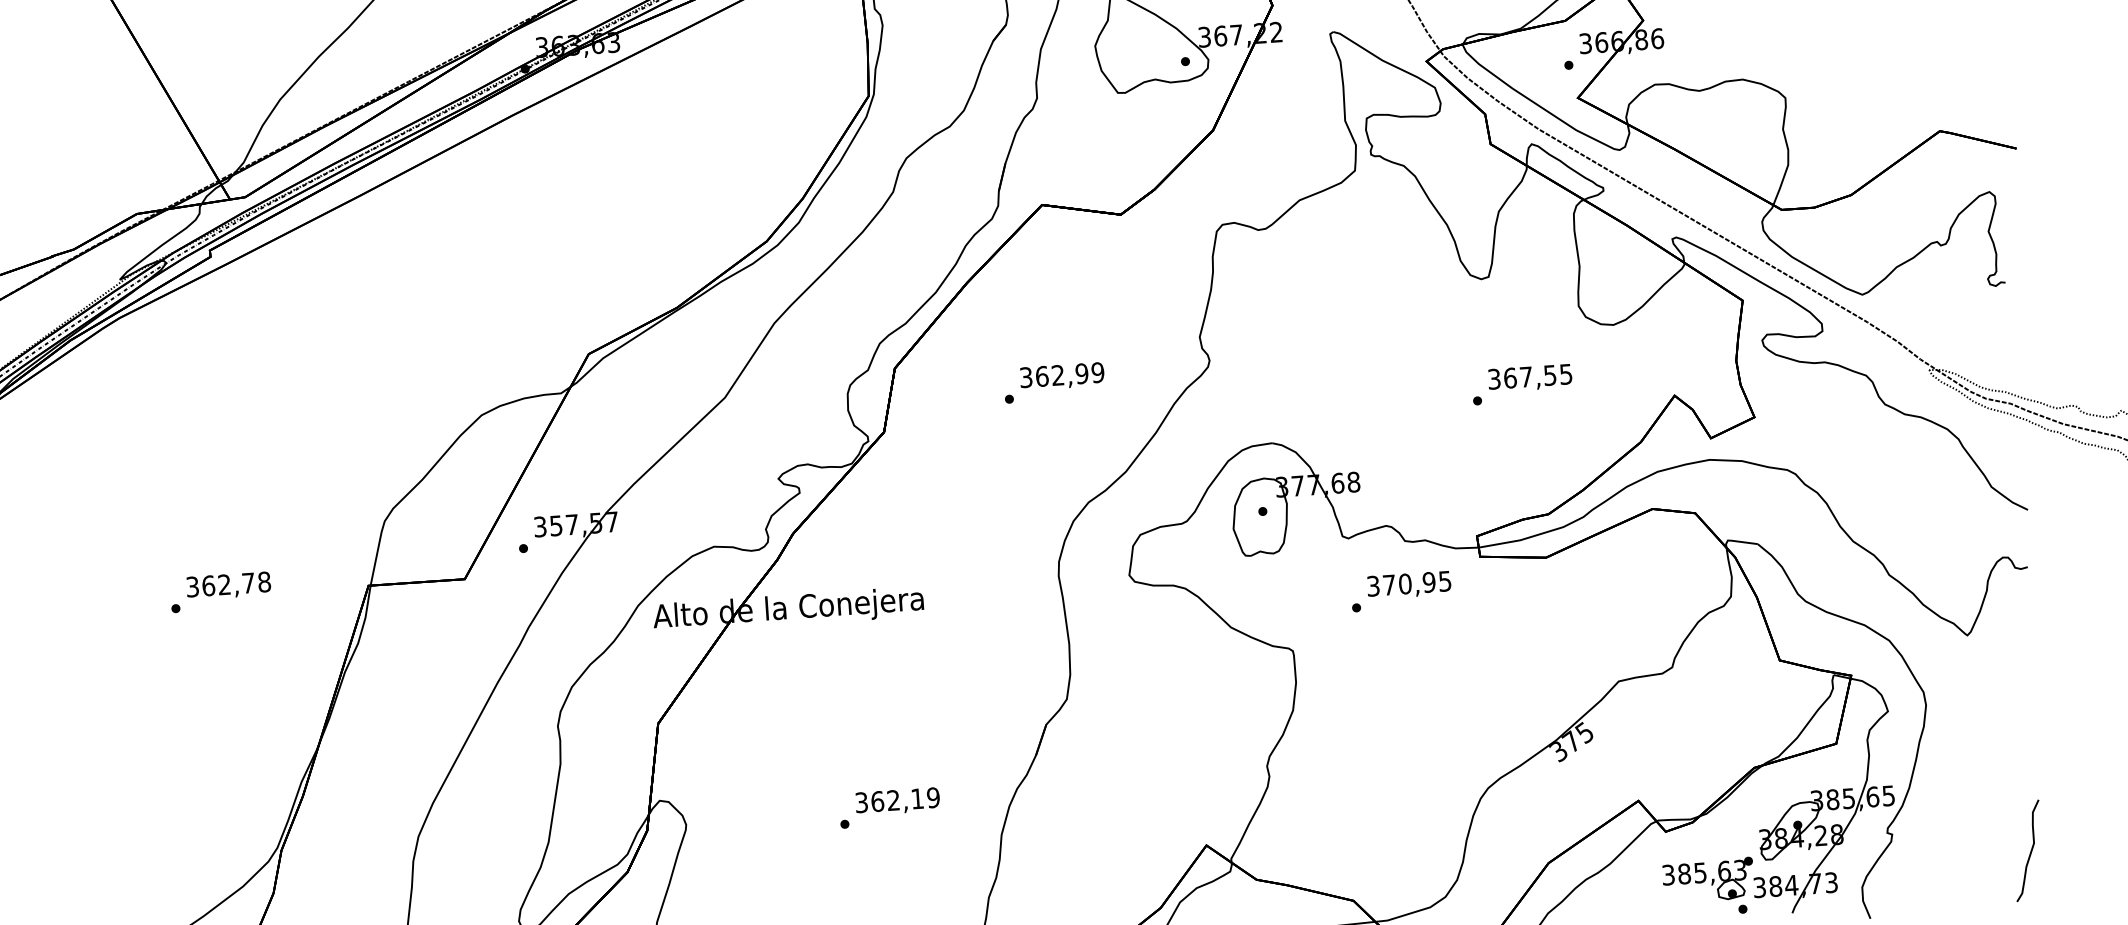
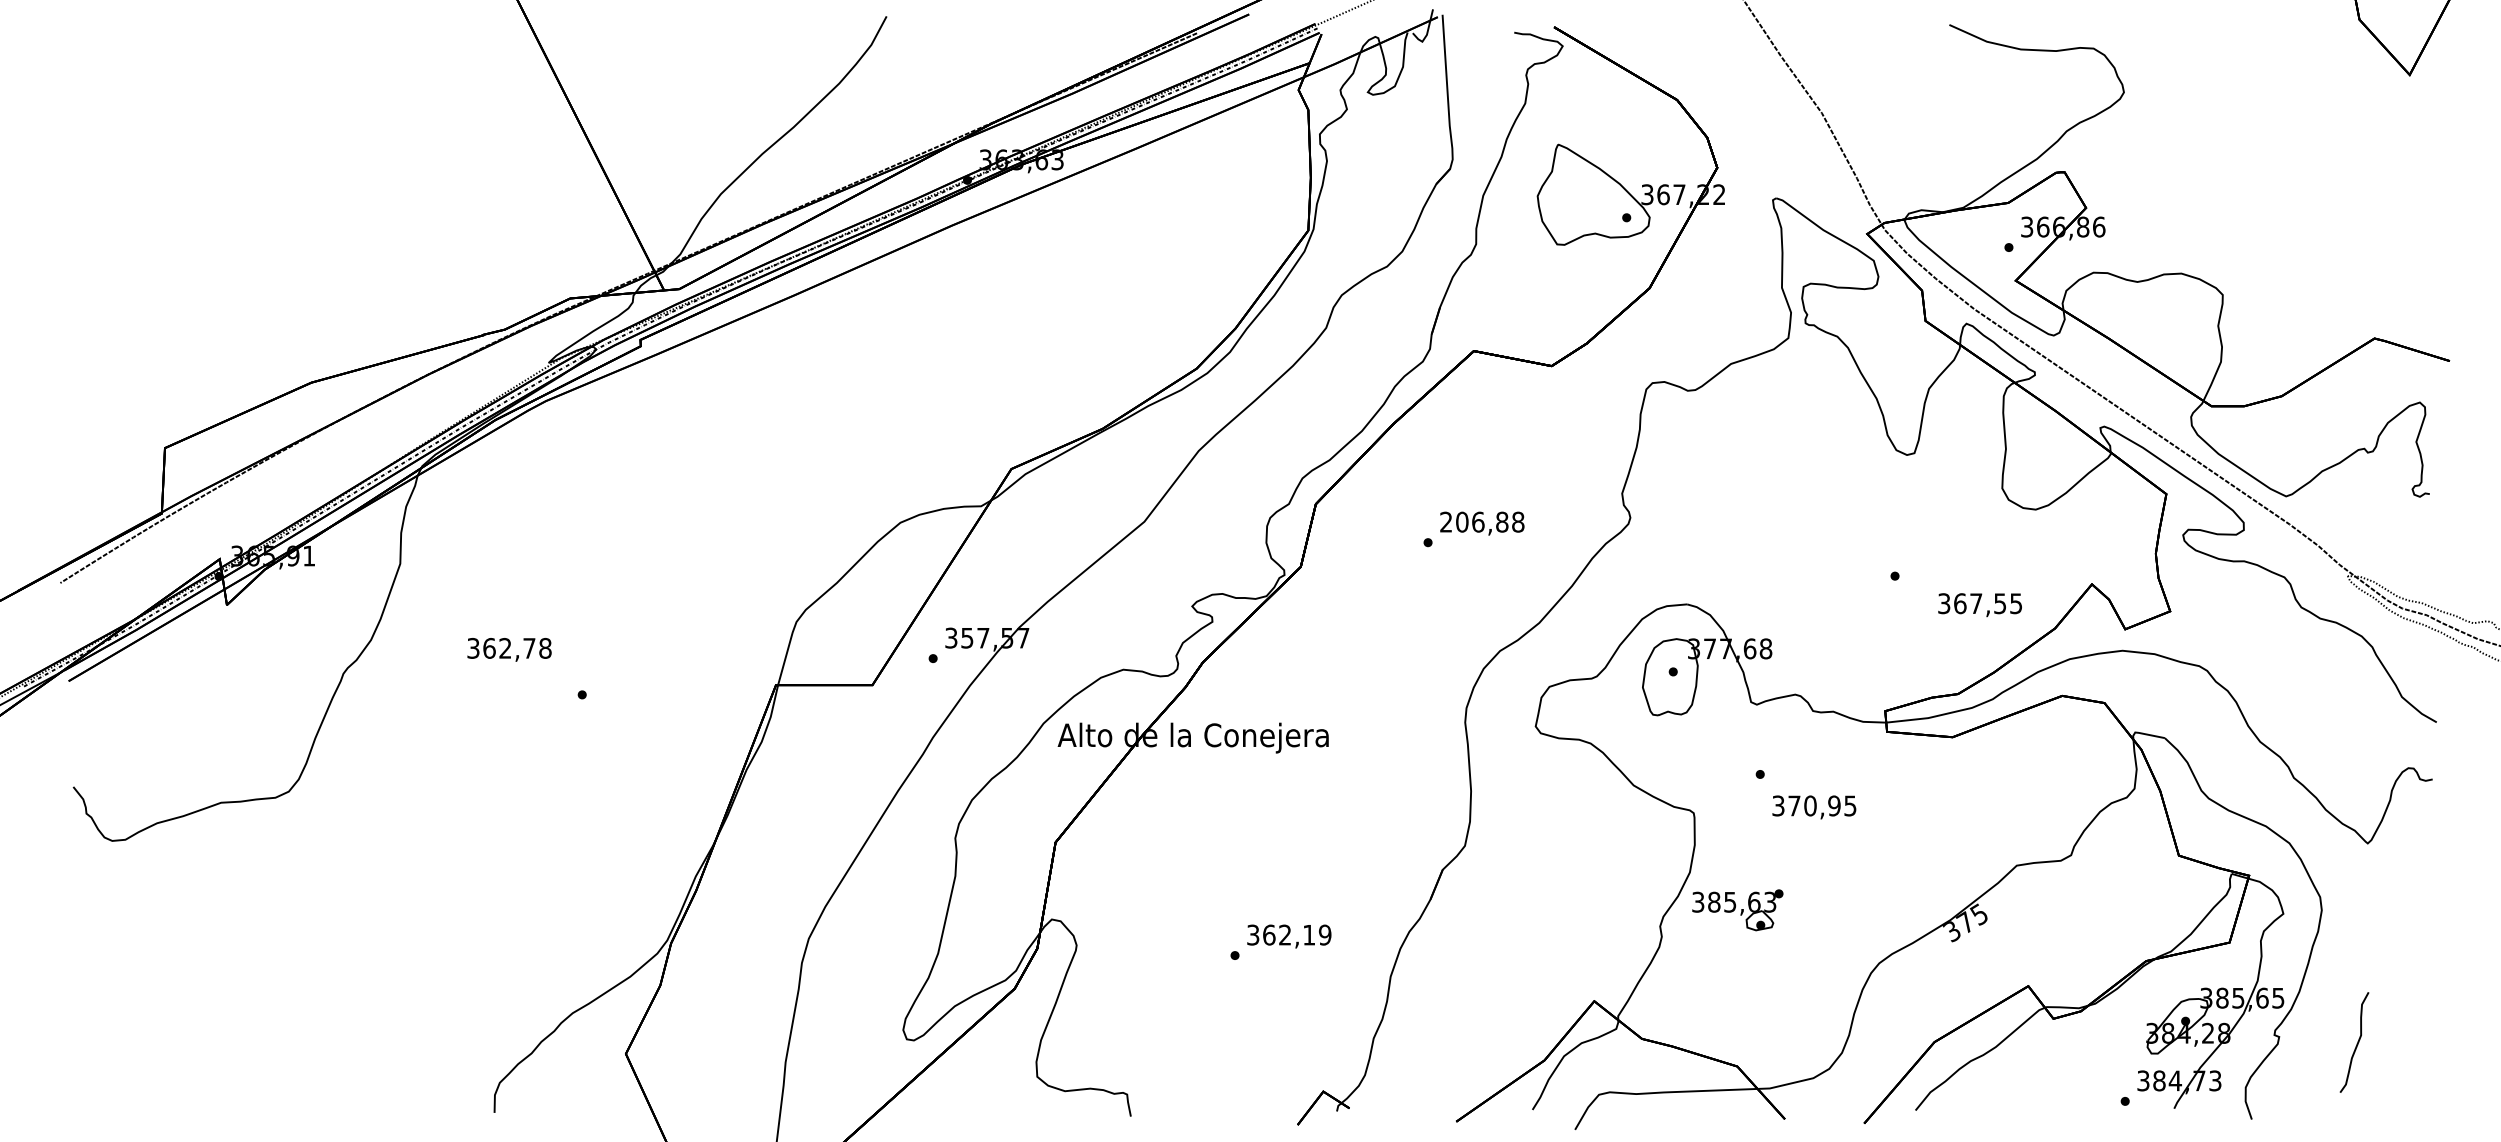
text: (1062, 374) -> (1482, 521), 362,99 -> 206,88
text: (1529, 378) -> (1979, 605), moved
text: (228, 585) -> (509, 649), moved
text: (1409, 585) -> (1814, 807), moved
curve: (2029, 851) -> (2356, 1043), moved
part: (1708, 880) -> (1737, 910), moved

